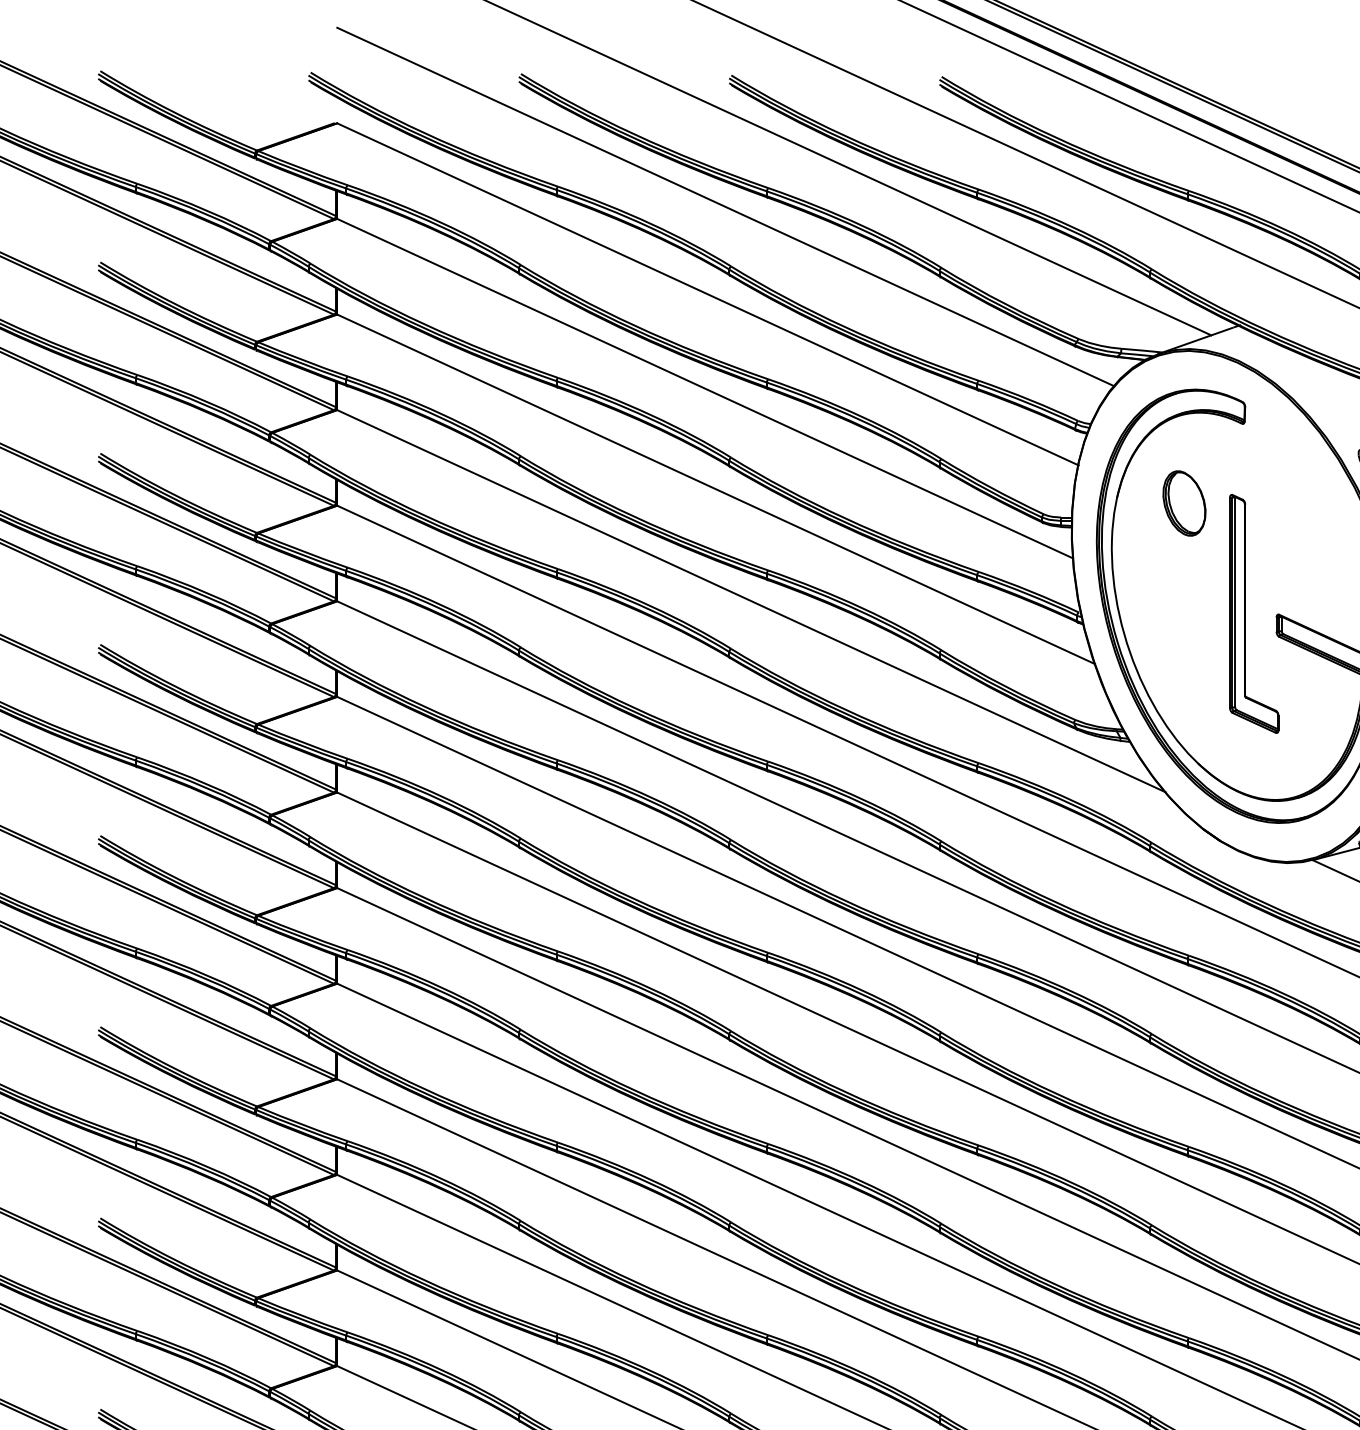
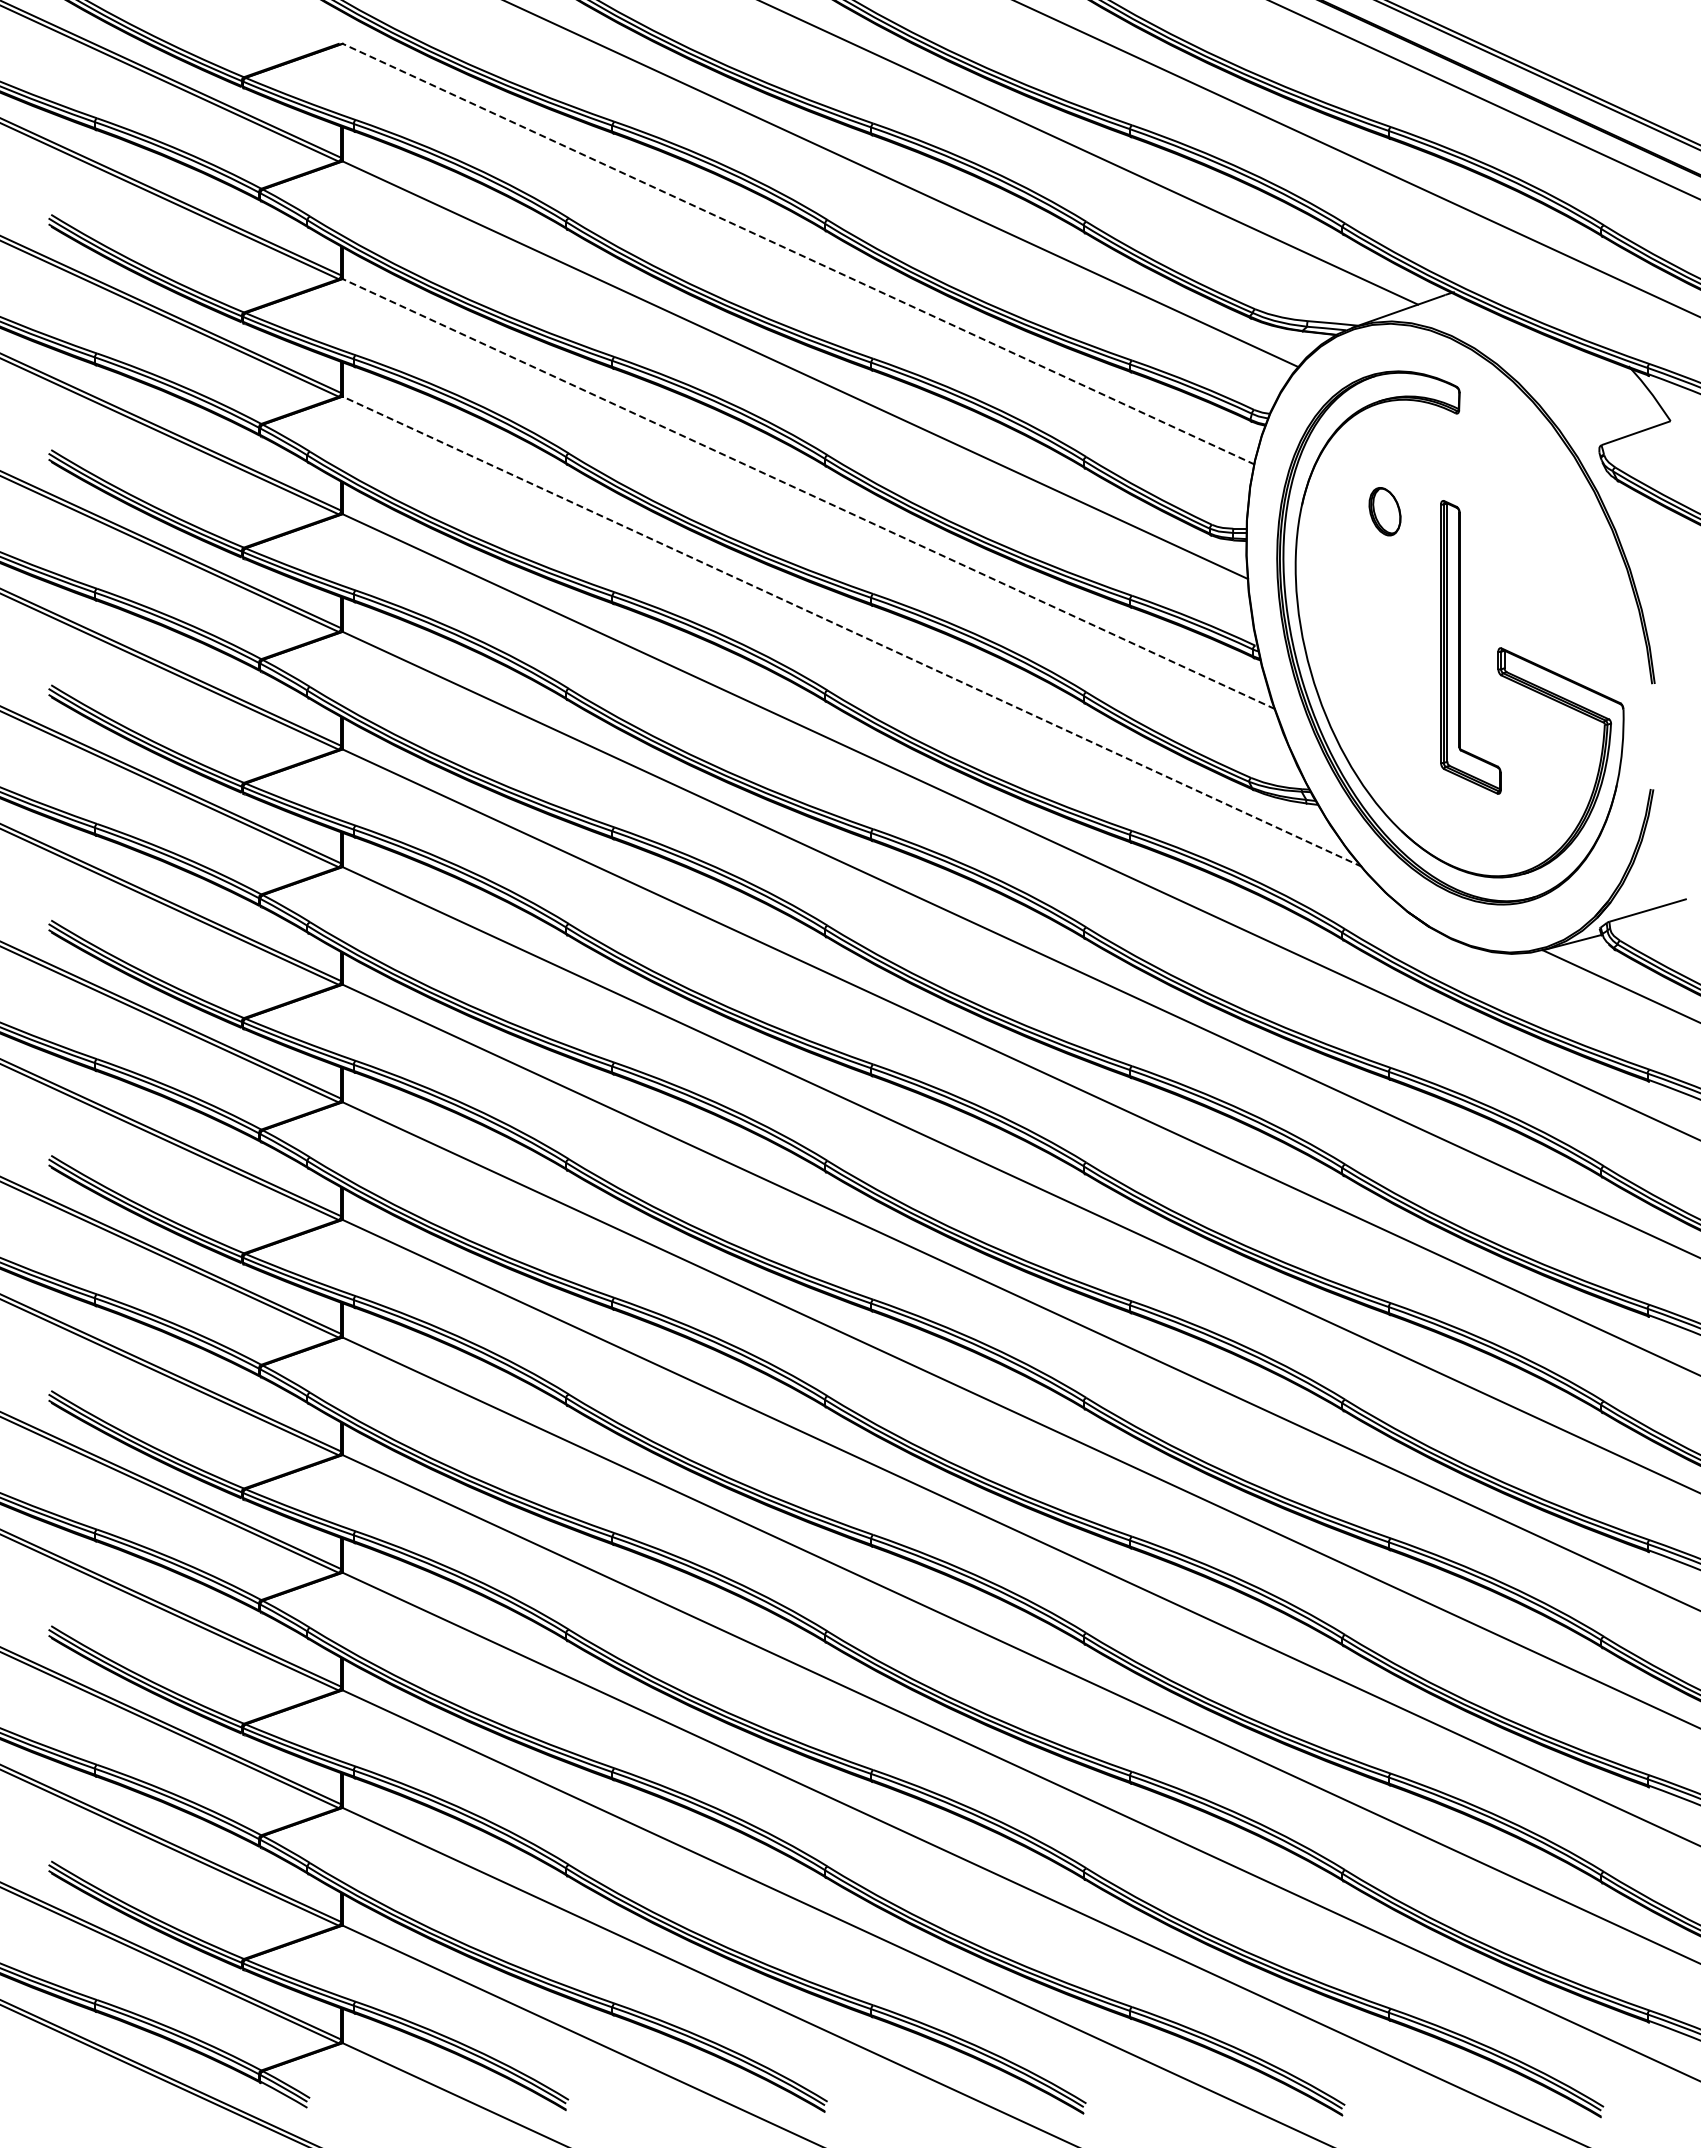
line: (707, 294) -> (798, 254), solid -> dashed
line: (715, 488) -> (808, 493), solid -> dashed
part: (1184, 503) -> (1384, 511), size x0.6
line: (750, 601) -> (851, 631), solid -> dashed

